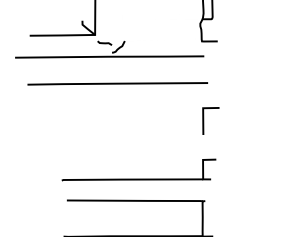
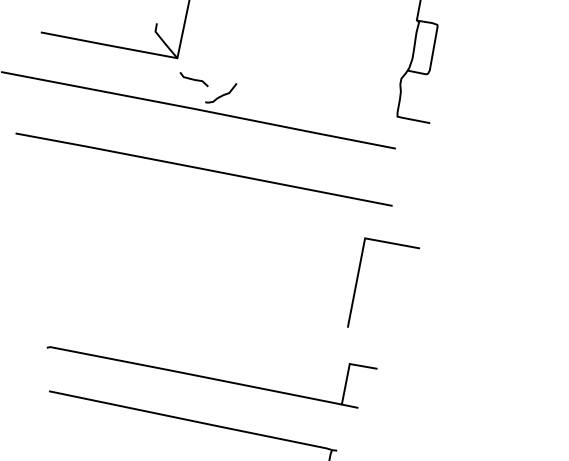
part: (210, 120) -> (381, 284), size x1.6

